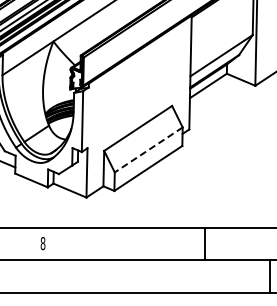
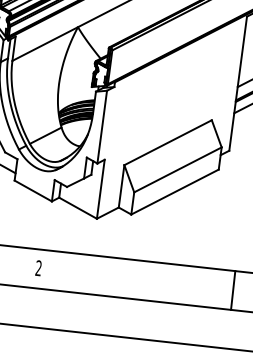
line: (148, 149) -> (177, 169), dashed -> solid
text: (42, 243) -> (38, 268), 8 -> 2

